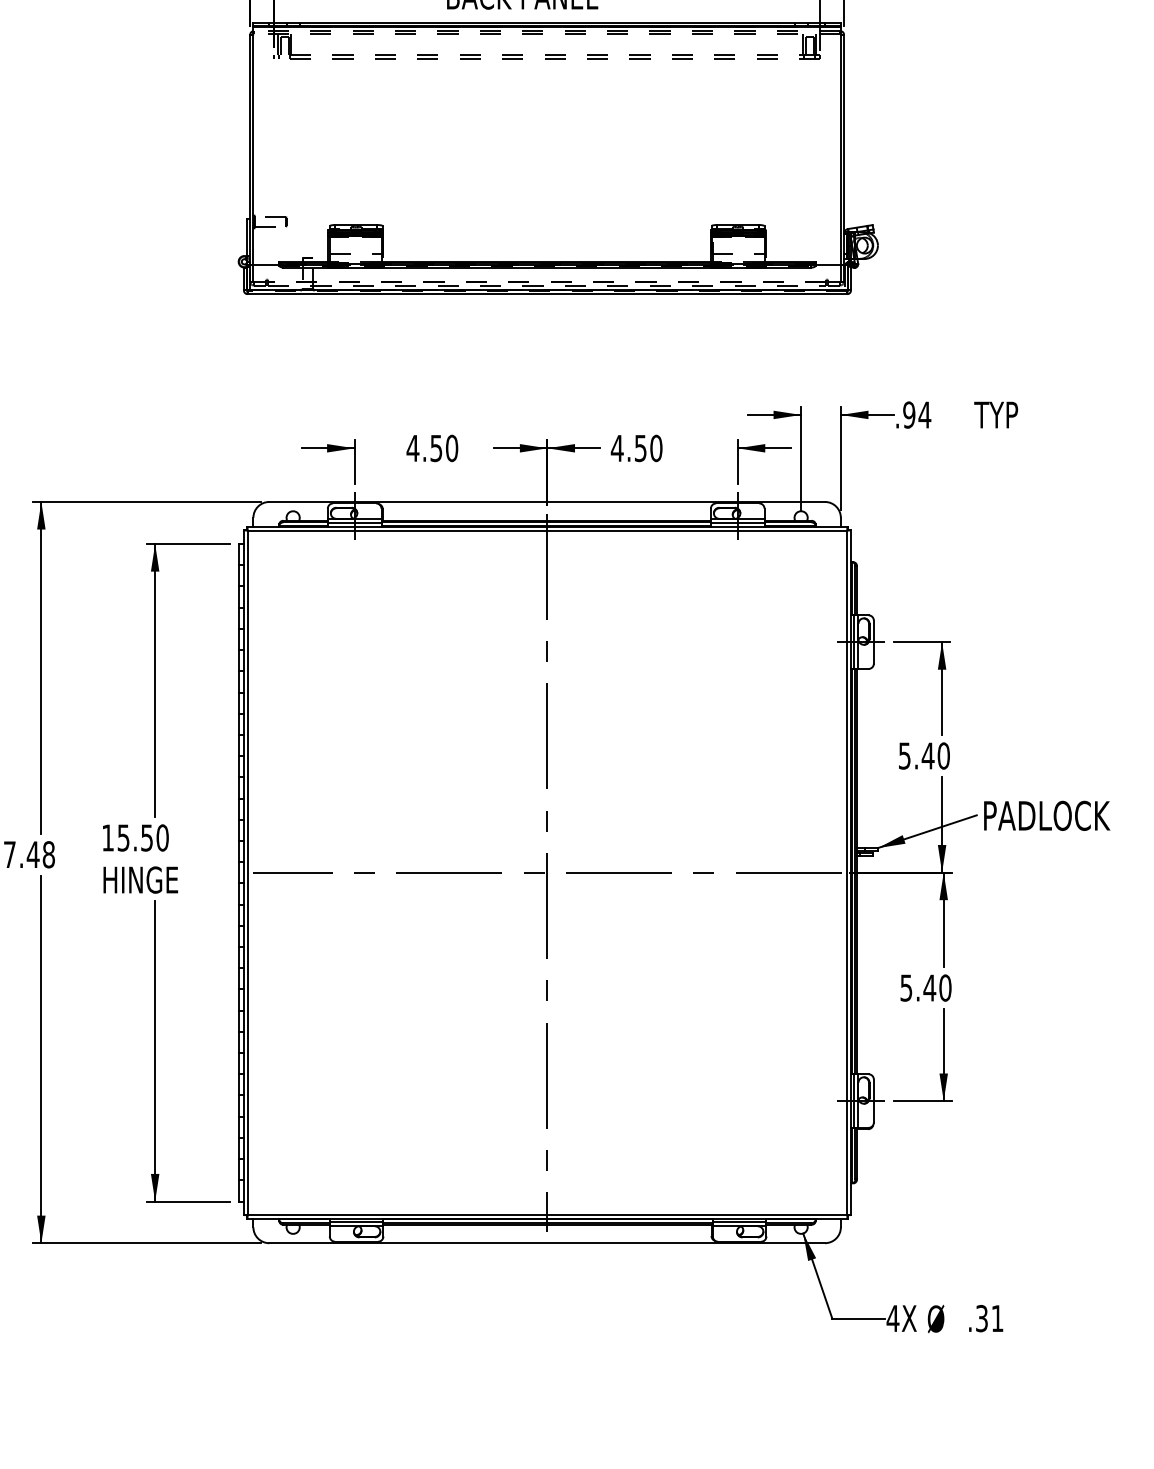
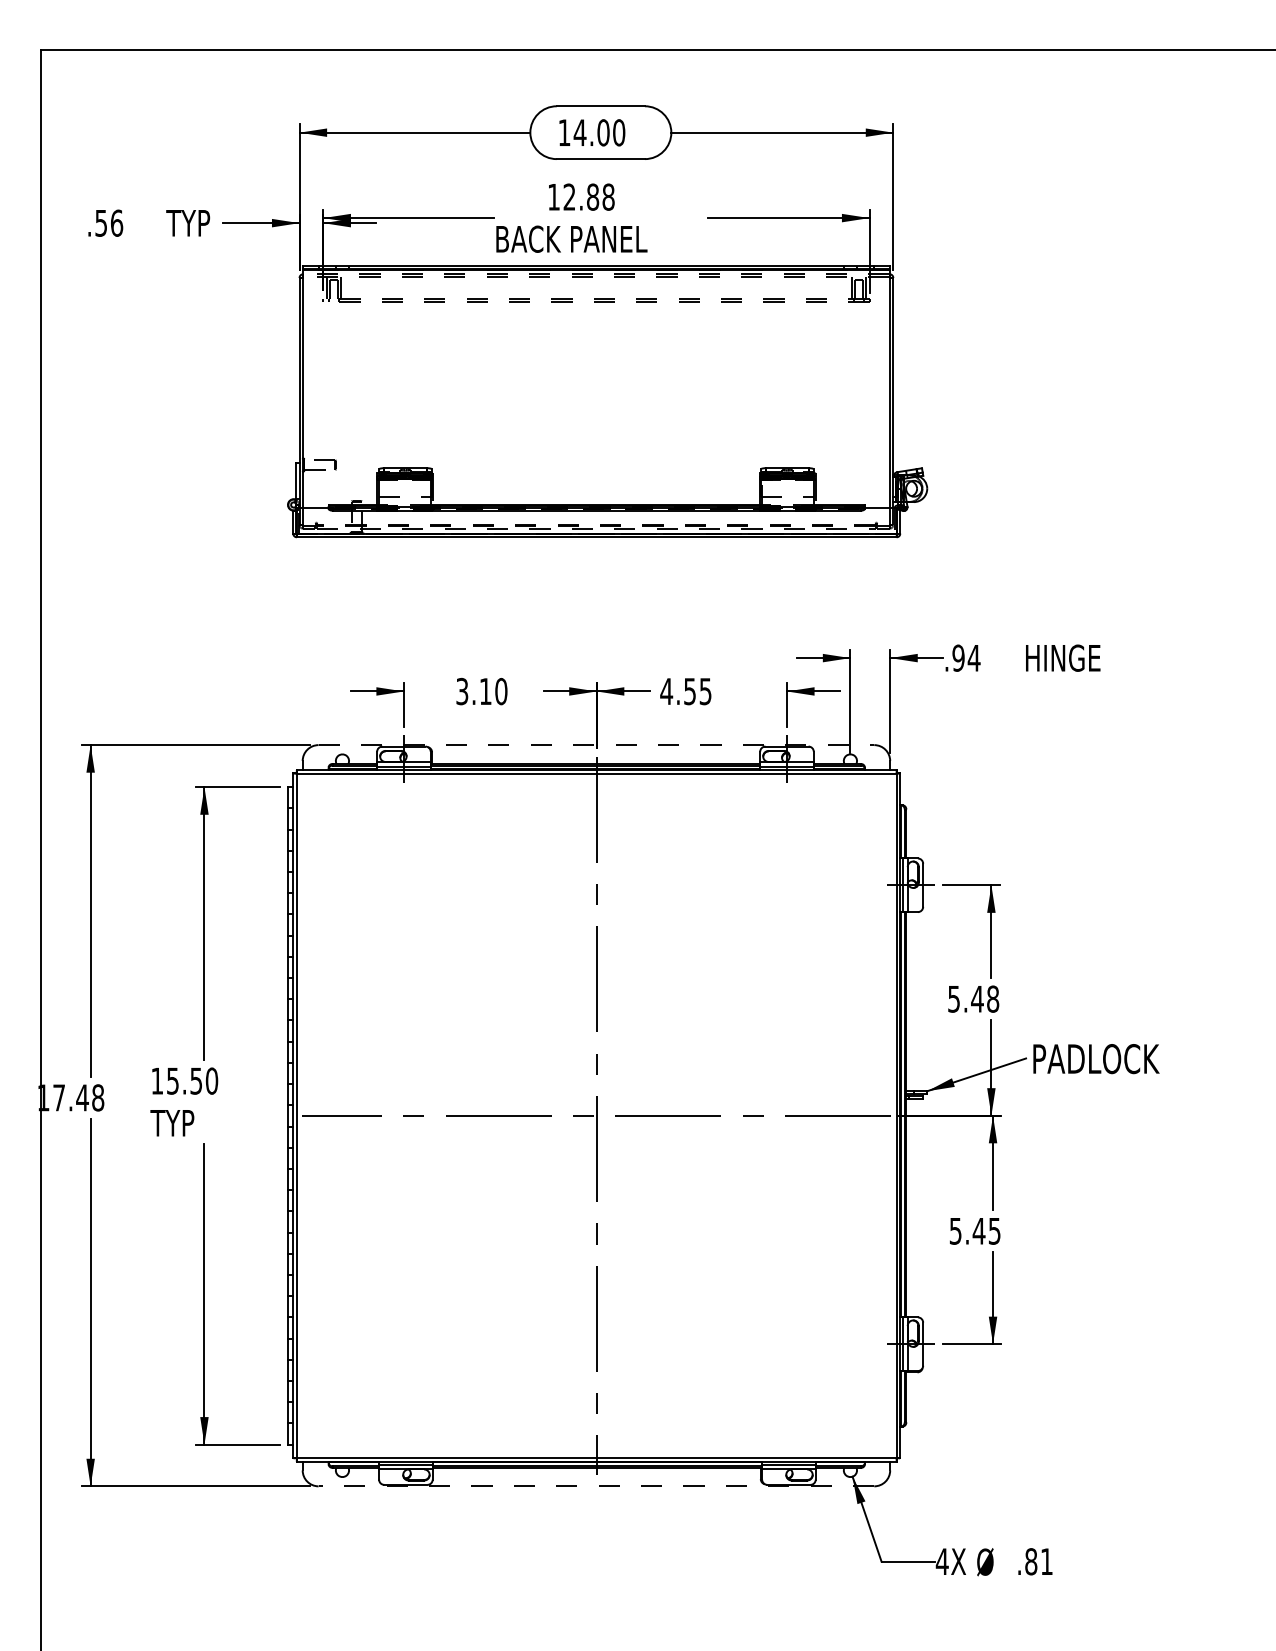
text: (1012, 414) -> (1061, 657), TYP -> HINGE
text: (424, 448) -> (473, 691), 4.50 -> 3.10
text: (656, 448) -> (705, 691), 4.50 -> 4.55
line: (547, 502) -> (596, 745), solid -> dashed
text: (944, 755) -> (993, 998), 5.40 -> 5.48
text: (139, 879) -> (188, 1122), HINGE -> TYP
text: (945, 987) -> (994, 1230), 5.40 -> 5.45
line: (547, 1243) -> (596, 1486), solid -> dashed
text: (982, 1318) -> (1031, 1561), .31 -> .81

